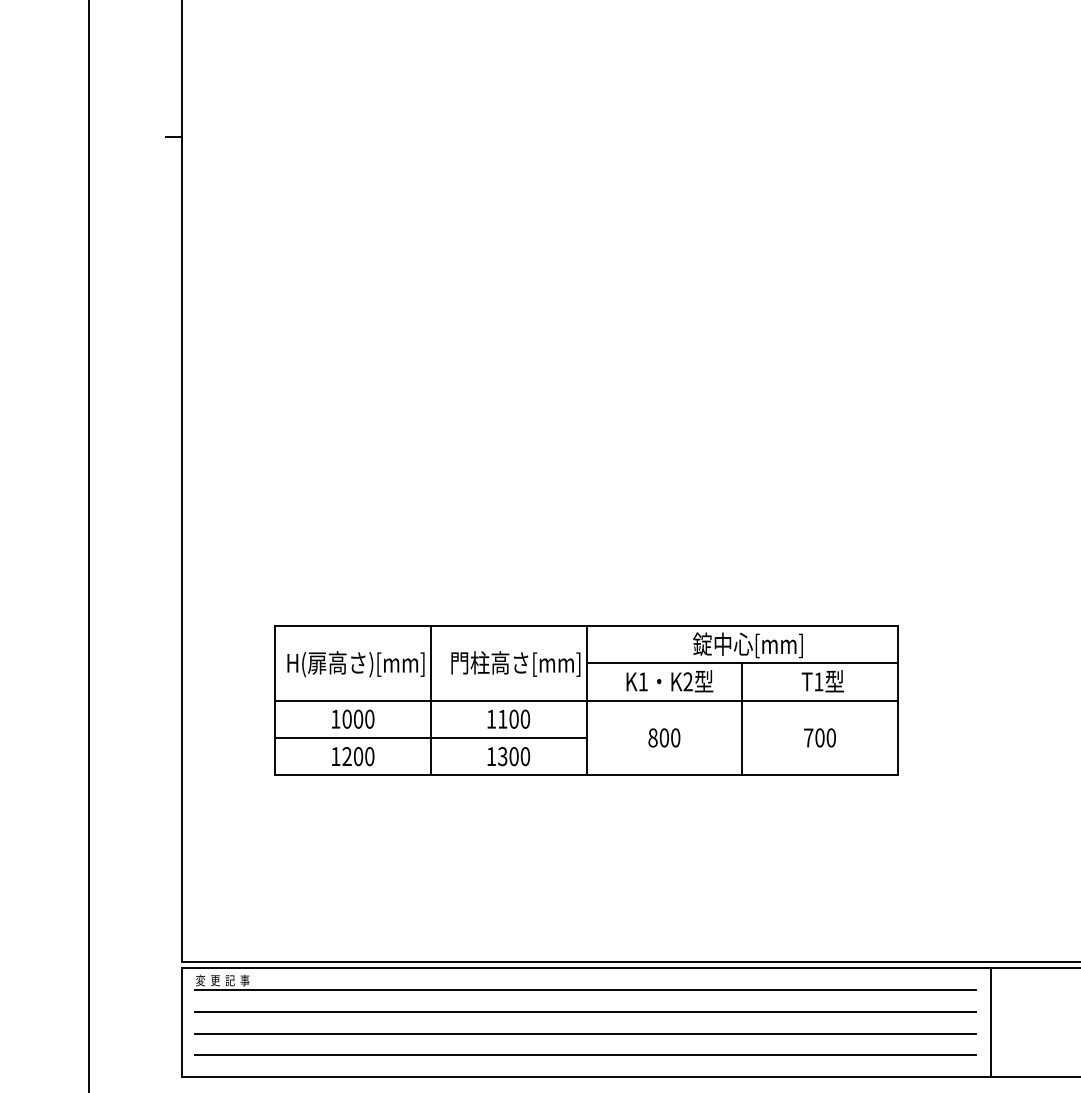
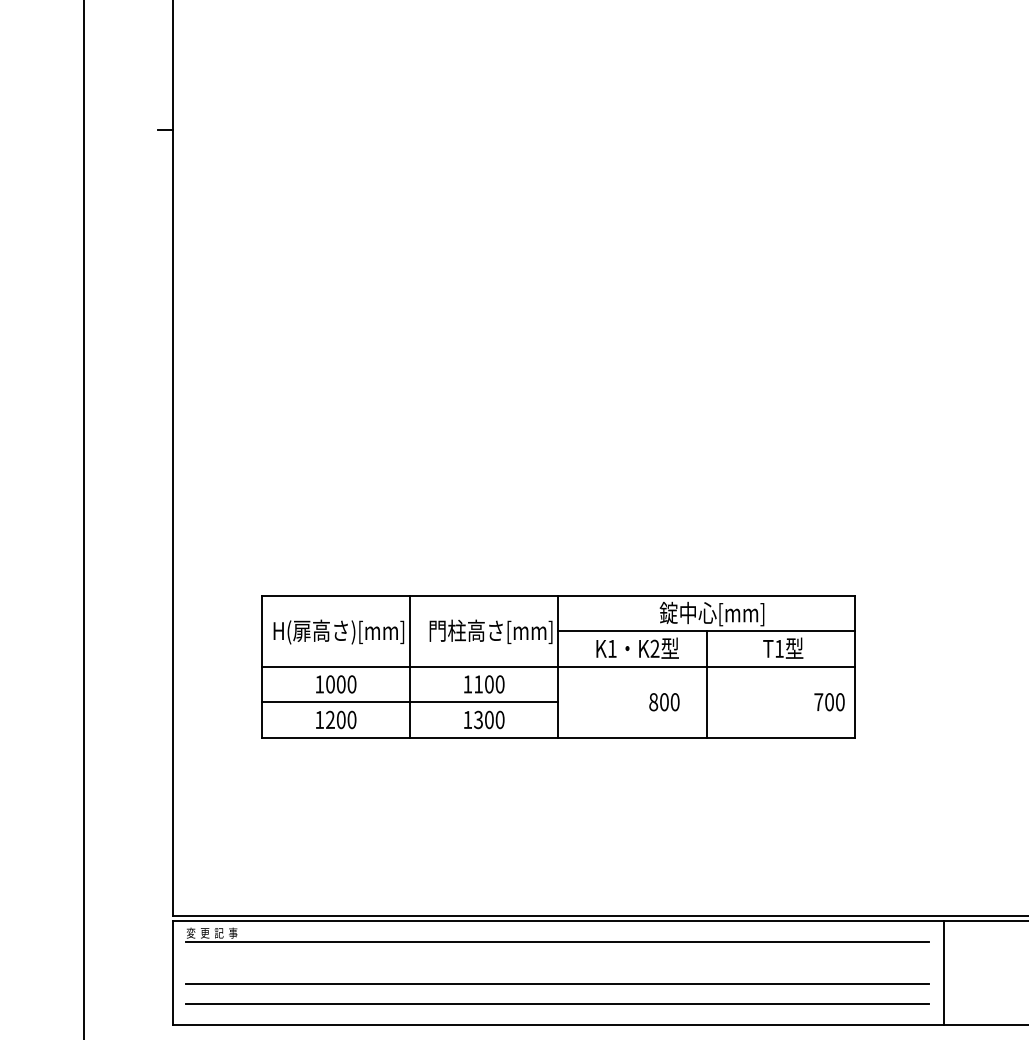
text: (664, 738) -> (664, 702), moved
text: (819, 738) -> (829, 702), moved
line: (584, 1011) -> (556, 962), removed

